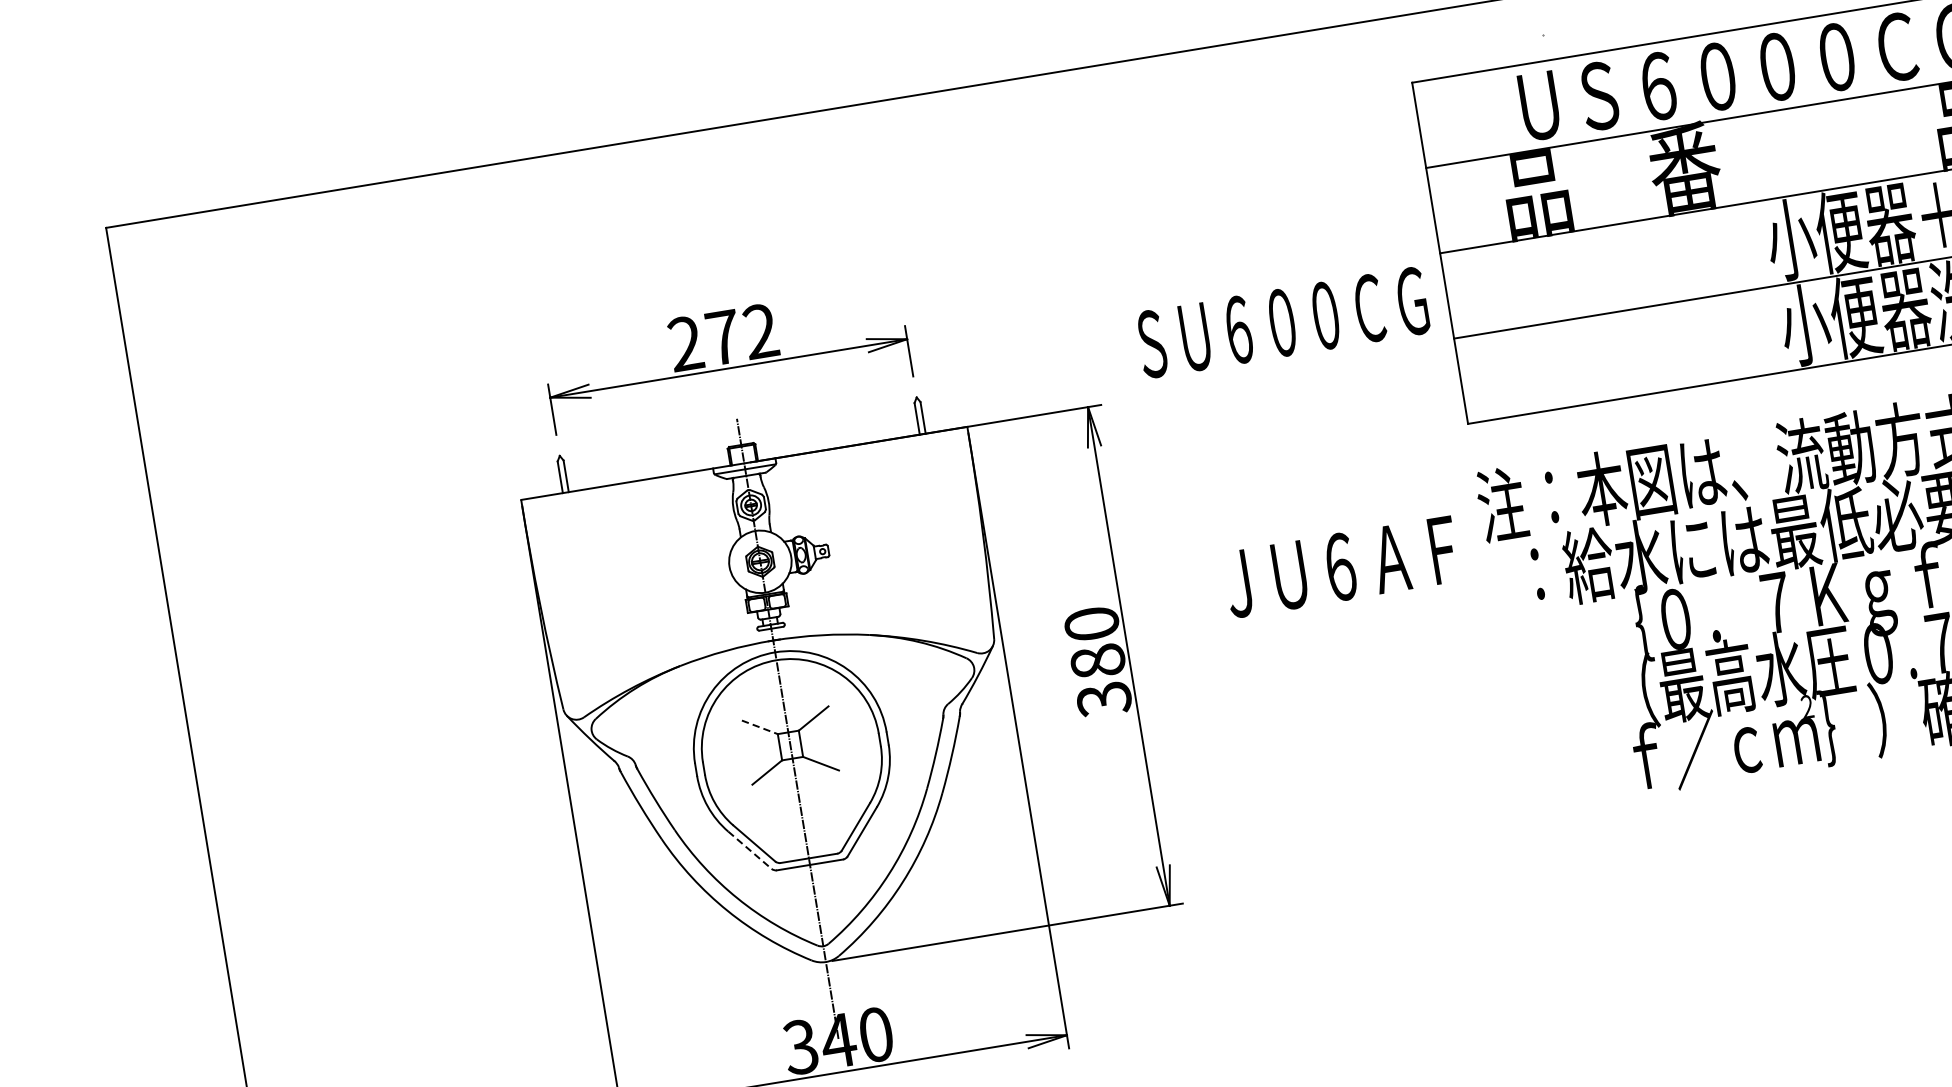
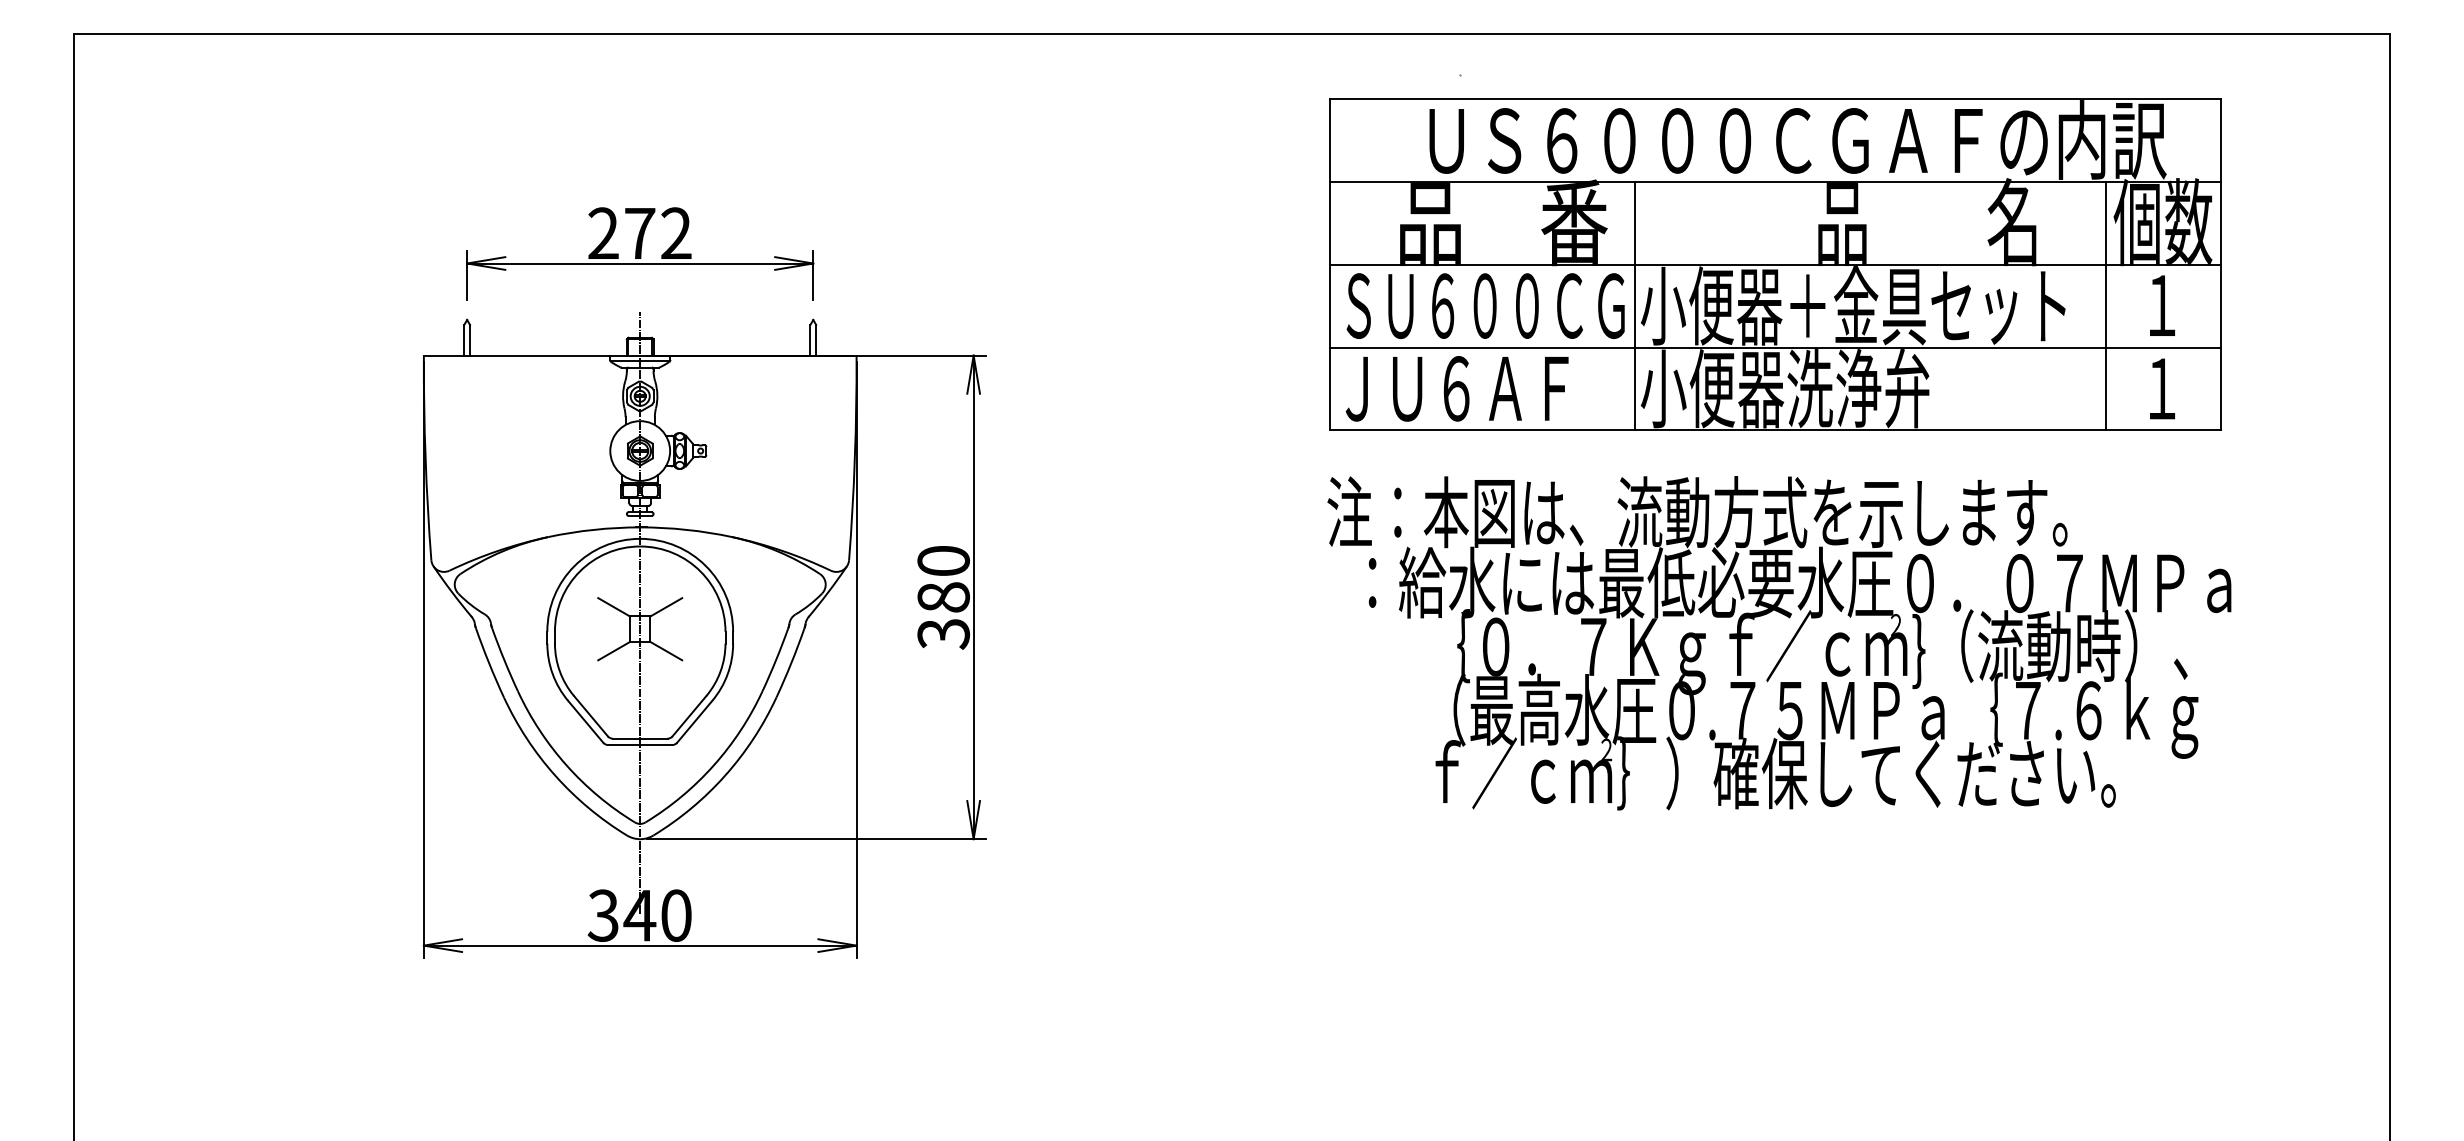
line: (1762, 244) -> (1635, 306), added
text: (1282, 322) -> (1485, 305), moved
text: (1340, 566) -> (1456, 388), moved
line: (760, 727) -> (614, 607), dashed -> solid
line: (750, 850) -> (586, 722), dashed -> solid

